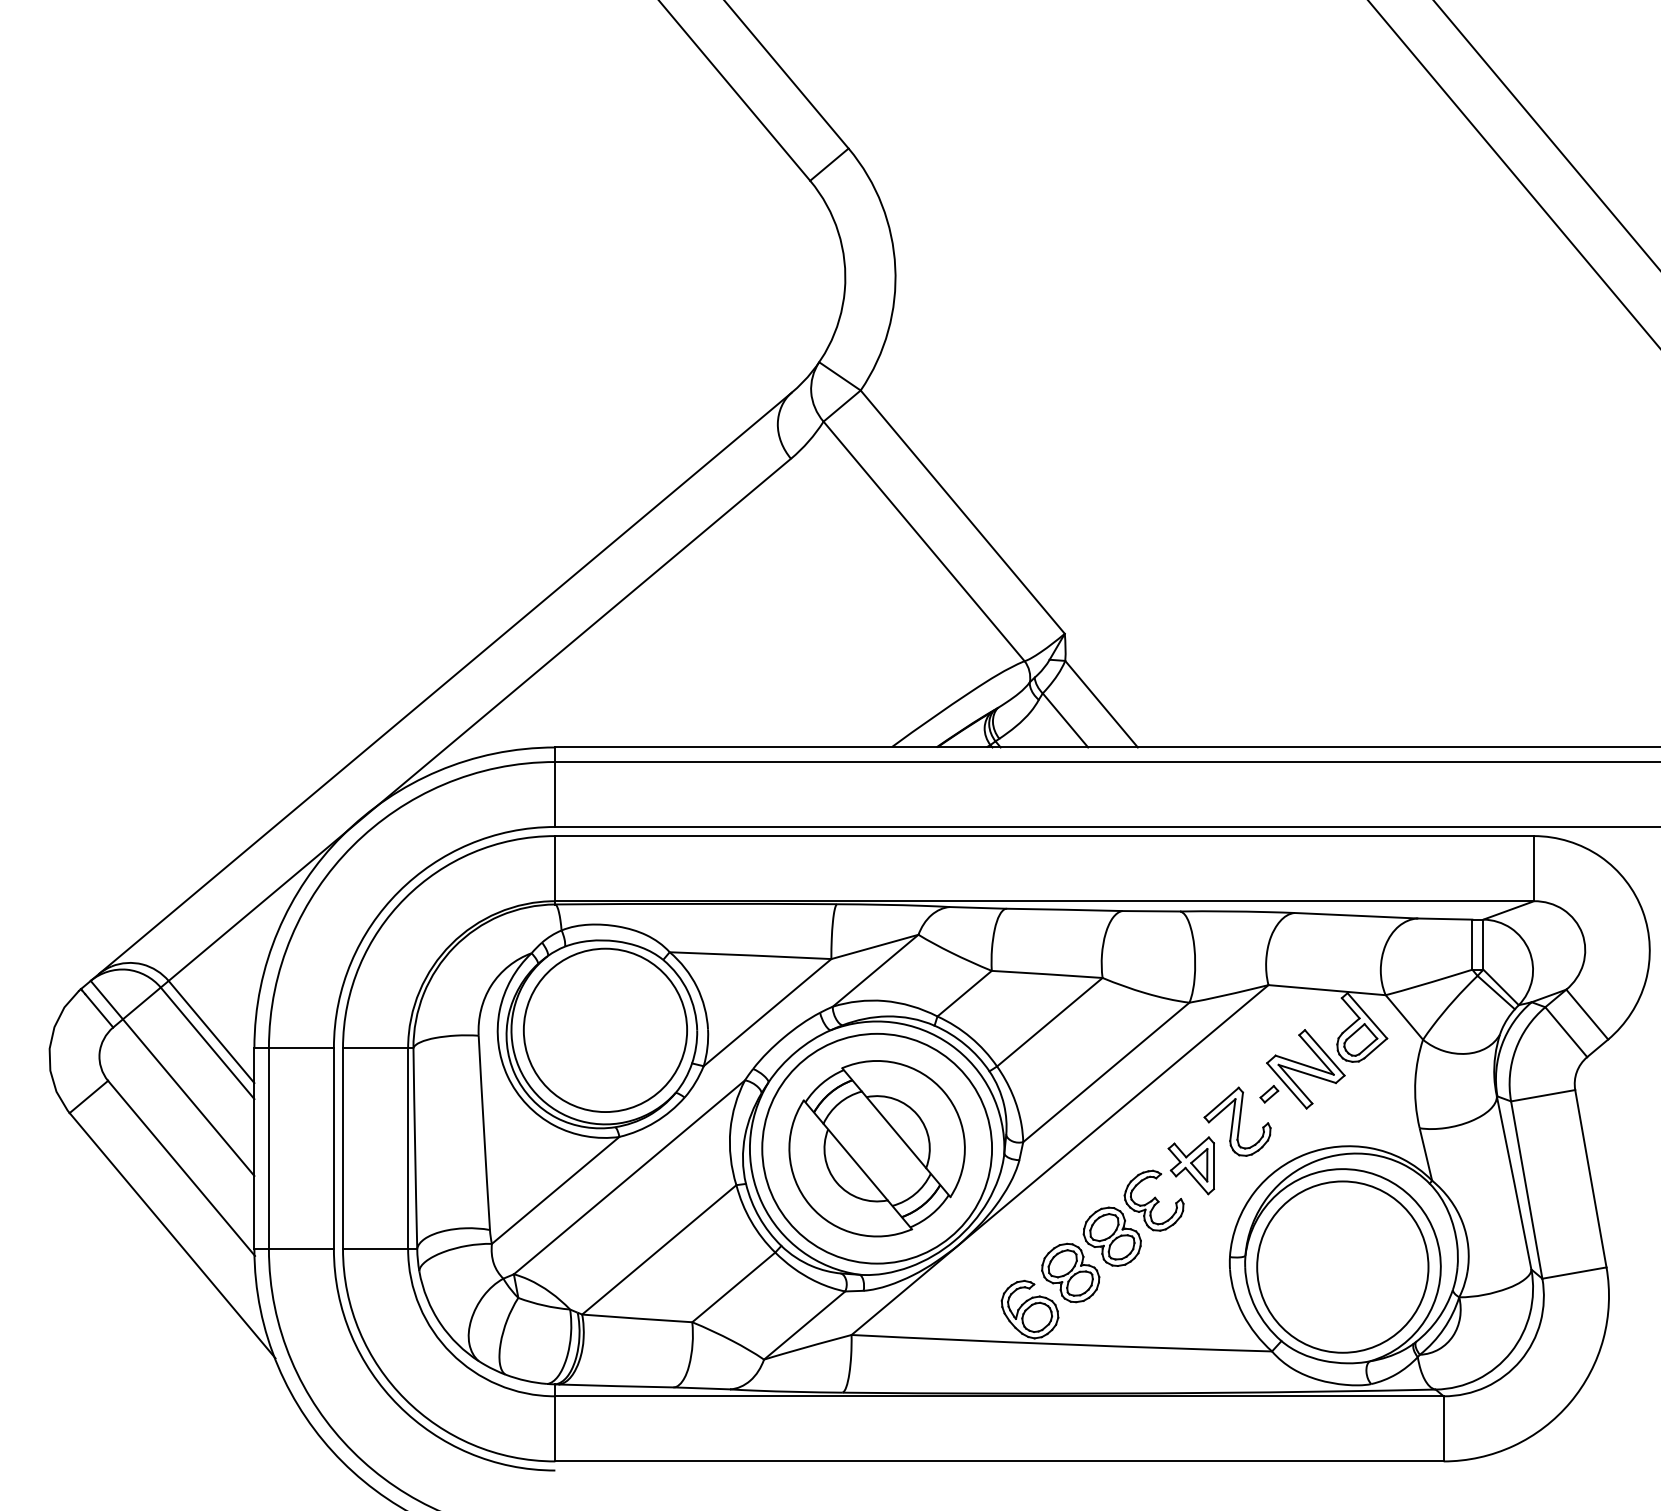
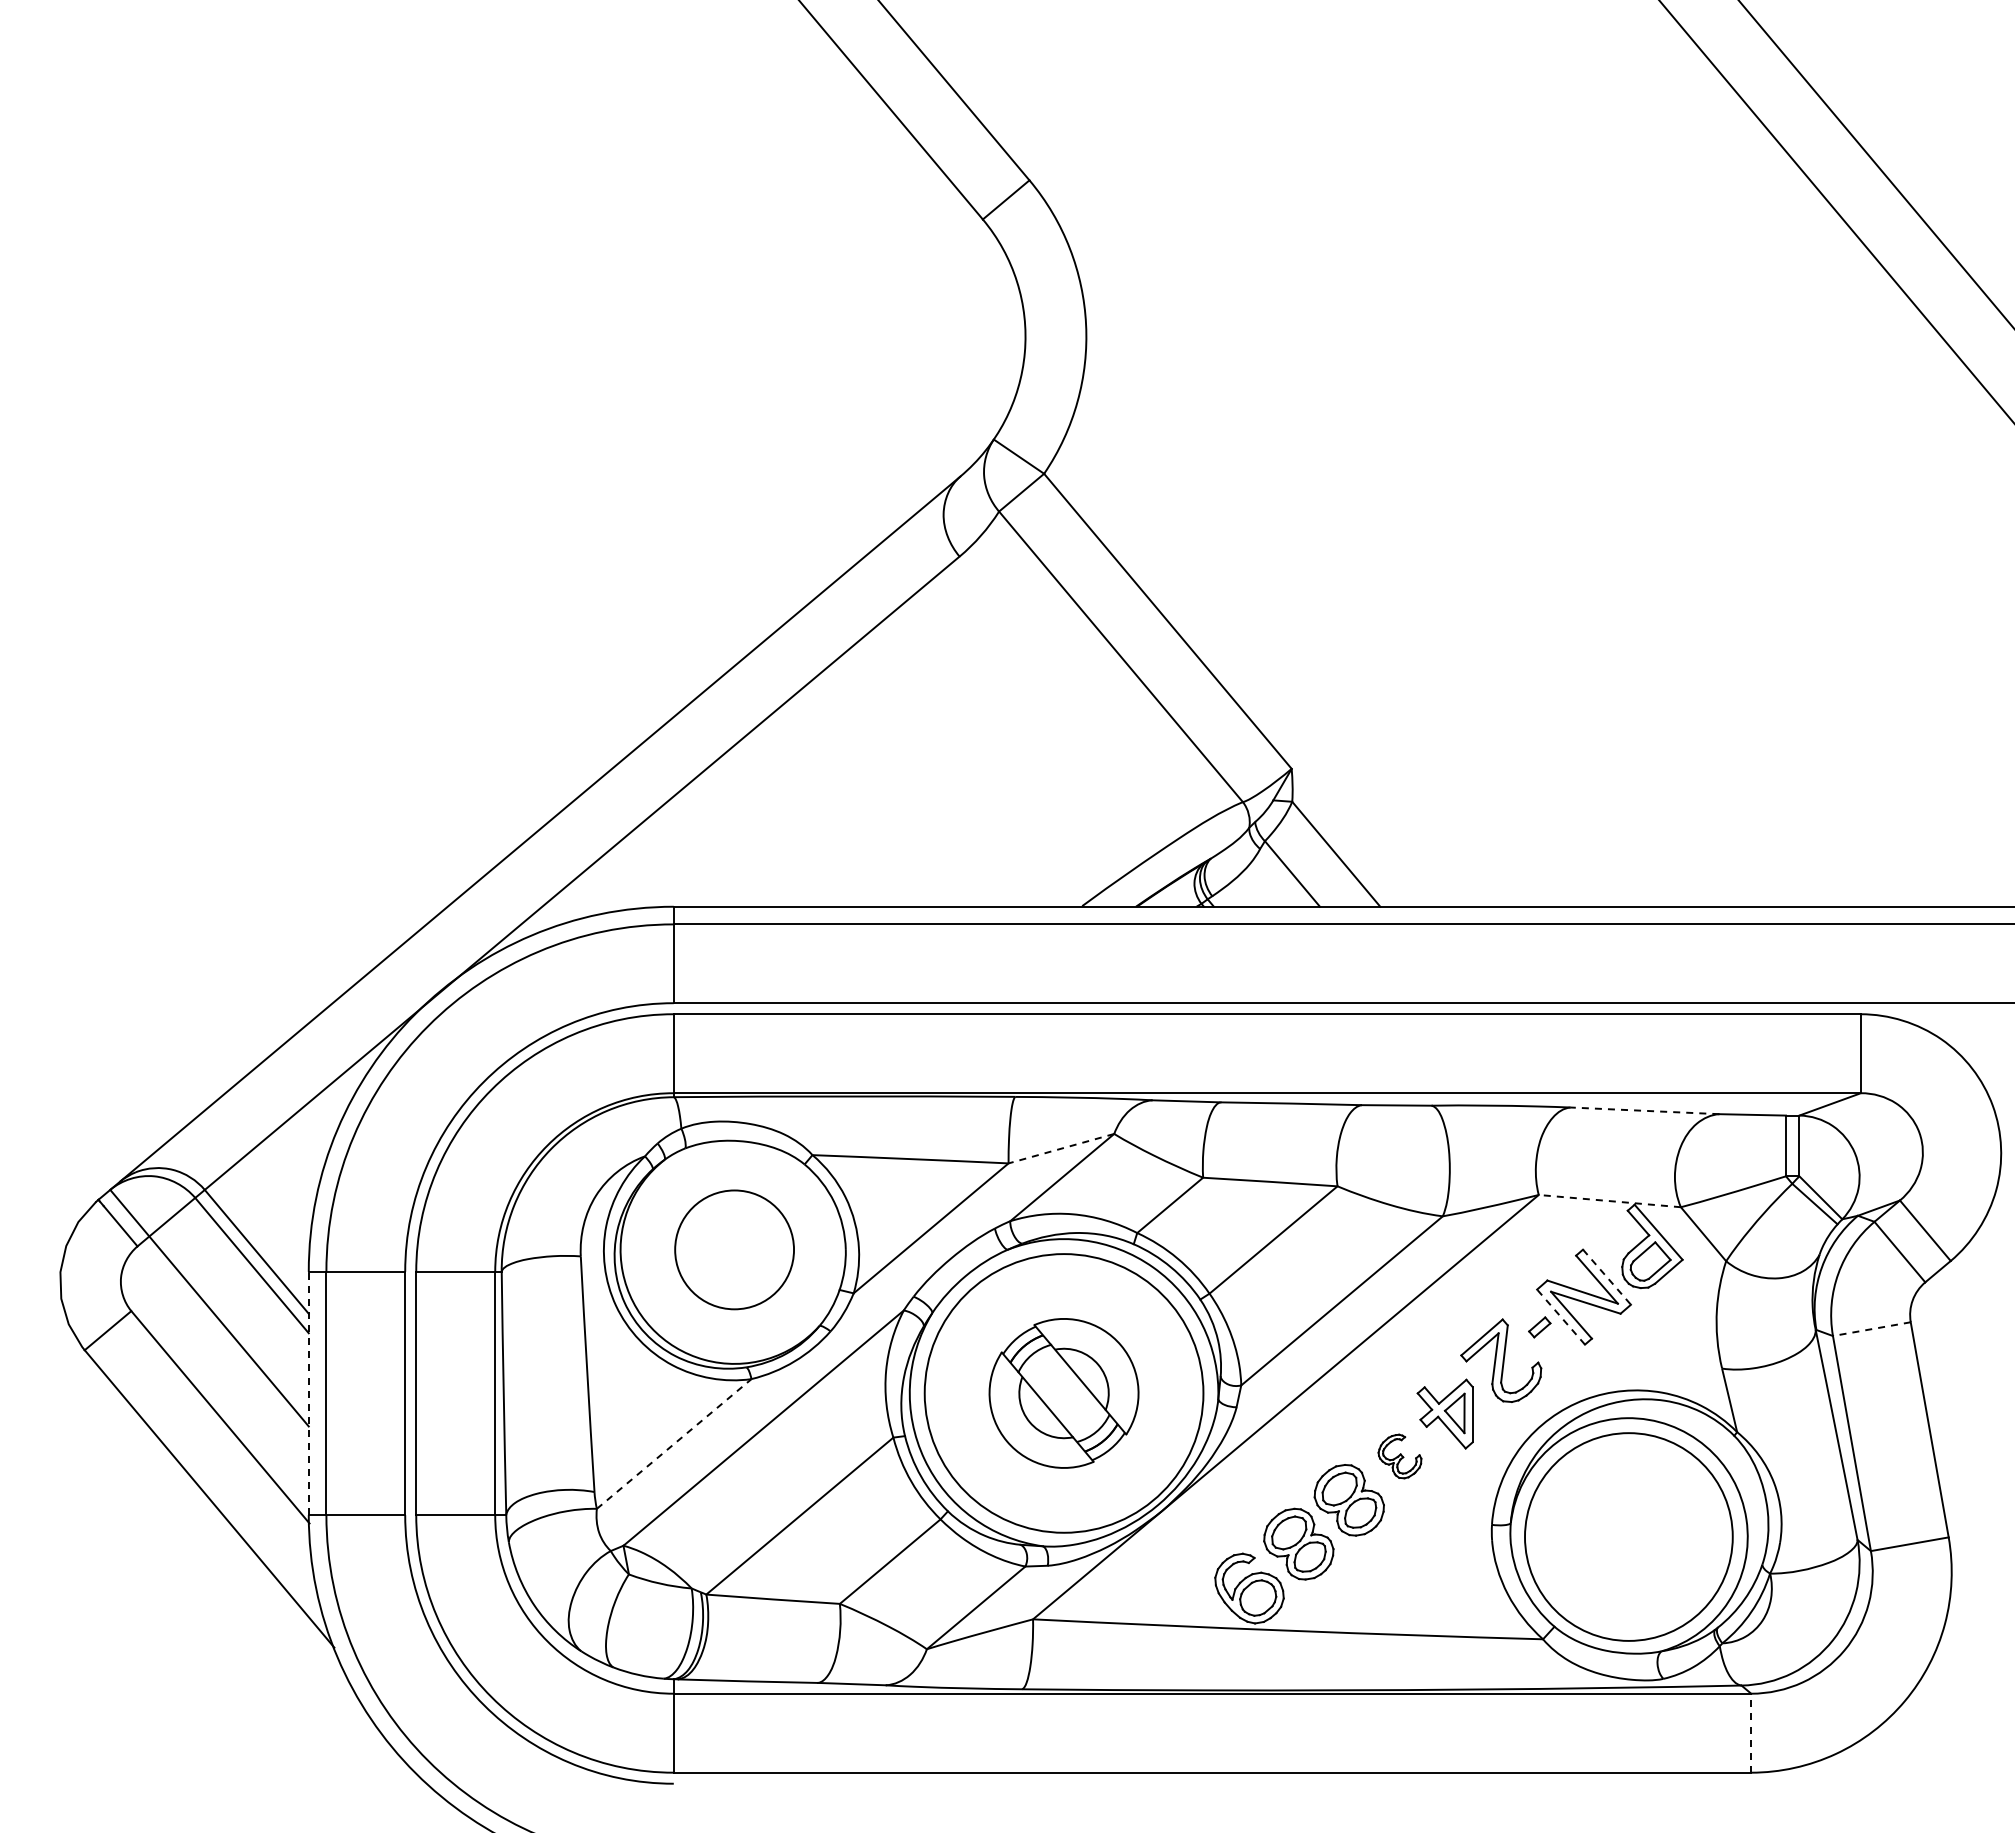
line: (1355, 915) -> (1644, 1110), solid -> dashed
line: (875, 946) -> (1061, 1148), solid -> dashed
line: (1326, 990) -> (1609, 1201), solid -> dashed
circle: (605, 1030) -> (734, 1249), size x0.6
line: (1324, 1053) -> (1606, 1277), solid -> dashed
line: (1286, 1085) -> (1560, 1316), solid -> dashed
line: (1542, 1096) -> (1871, 1329), solid -> dashed
line: (254, 1148) -> (308, 1393), solid -> dashed
part: (876, 1148) -> (1063, 1393), size x0.7
line: (555, 1190) -> (674, 1443), solid -> dashed
part: (1153, 1200) -> (1399, 1456), size x0.6
line: (1443, 1428) -> (1751, 1732), solid -> dashed

